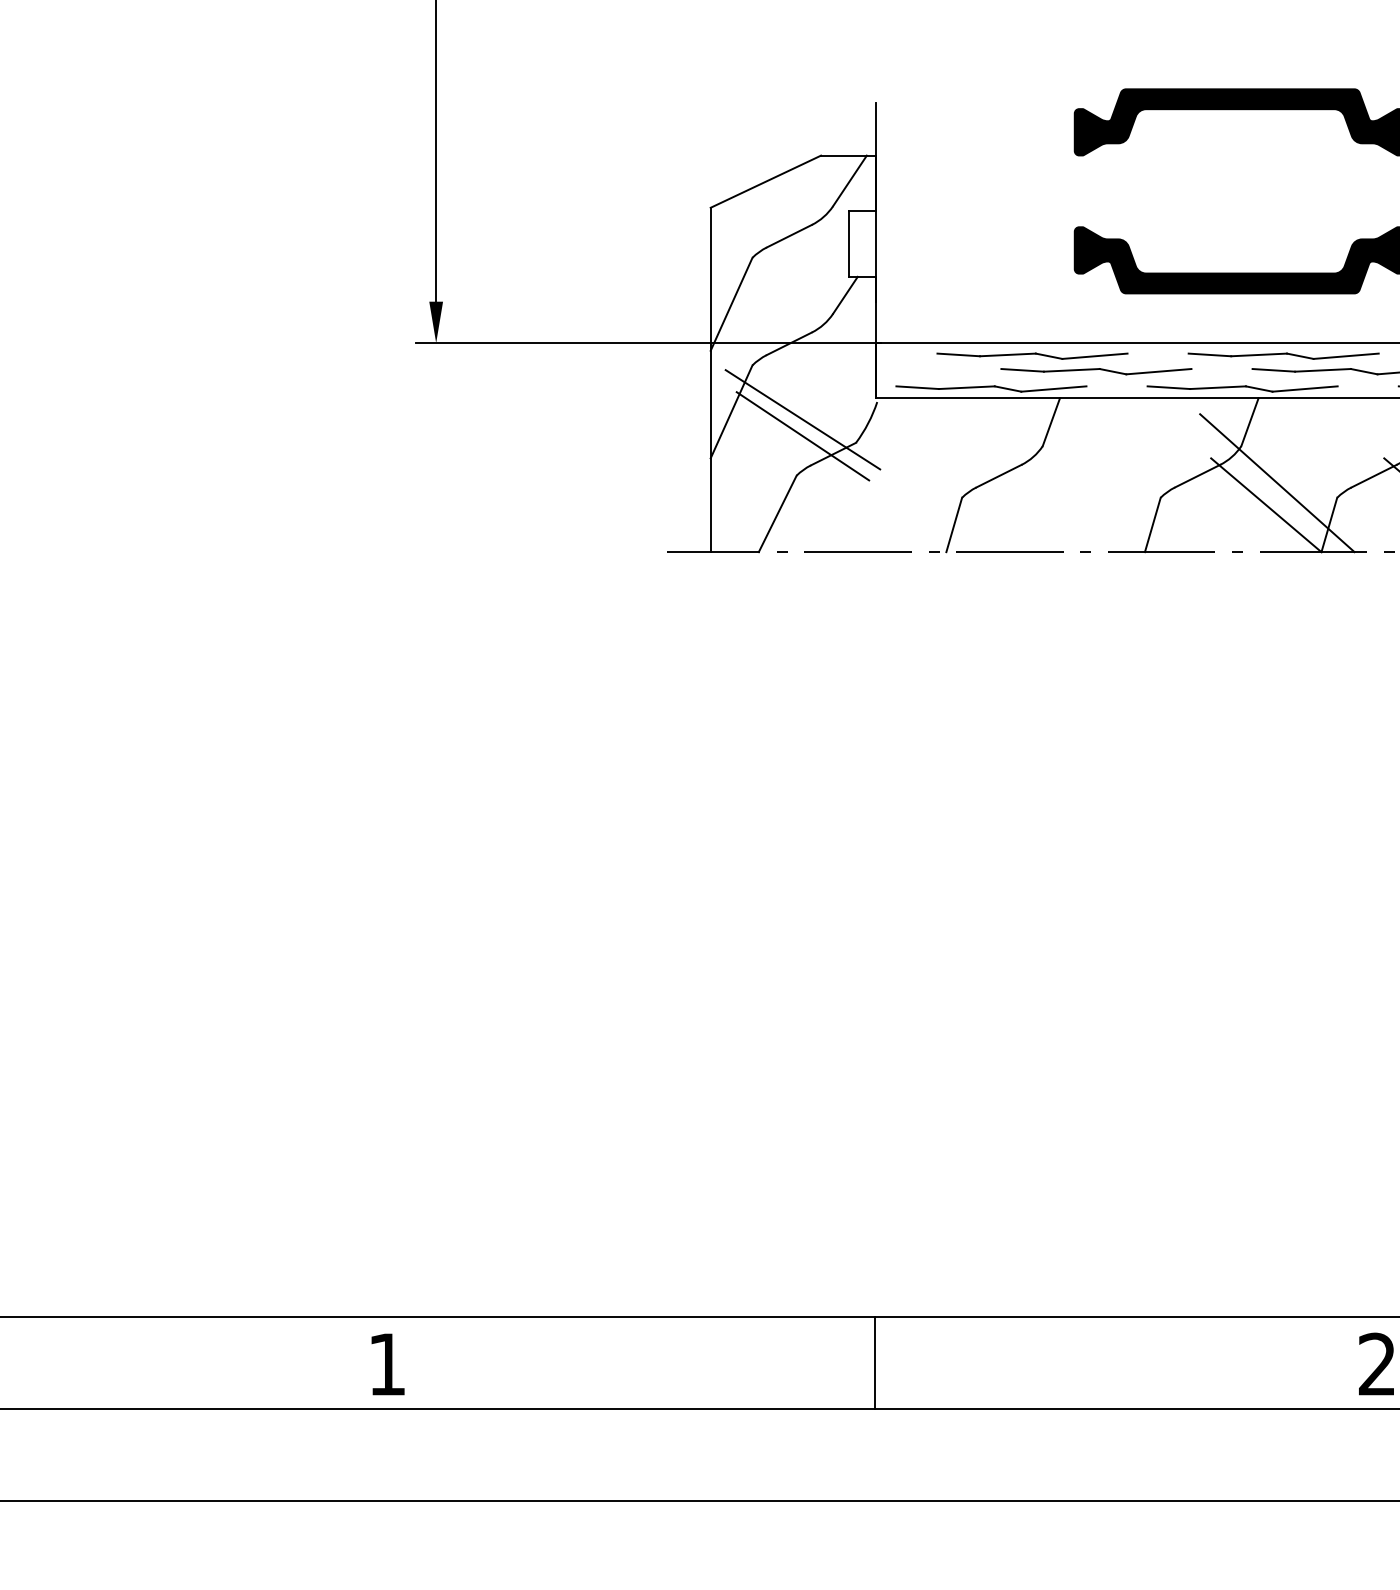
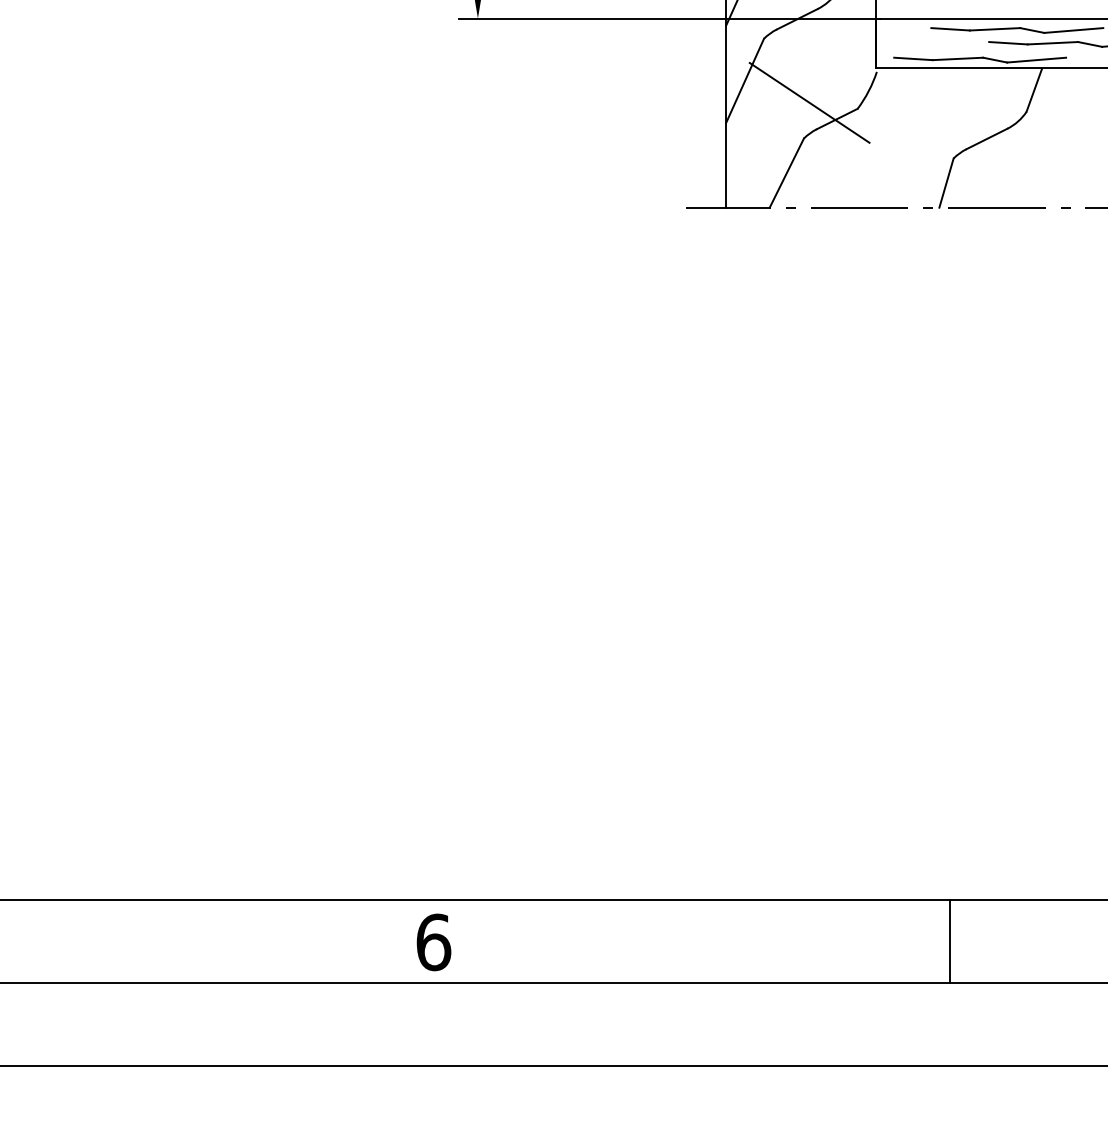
line: (802, 419) -> (809, 87), removed
line: (874, 1363) -> (949, 941), moved
text: (387, 1364) -> (433, 942), 1 -> 6

